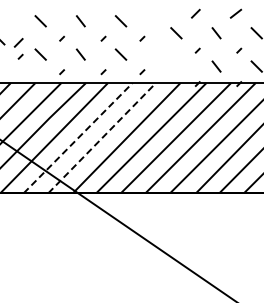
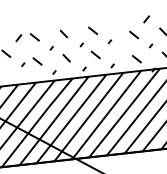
line: (18, 42) -> (18, 37), moved
line: (176, 66) -> (136, 59), added
line: (78, 137) -> (71, 118), dashed -> solid
line: (102, 138) -> (89, 117), dashed -> solid

